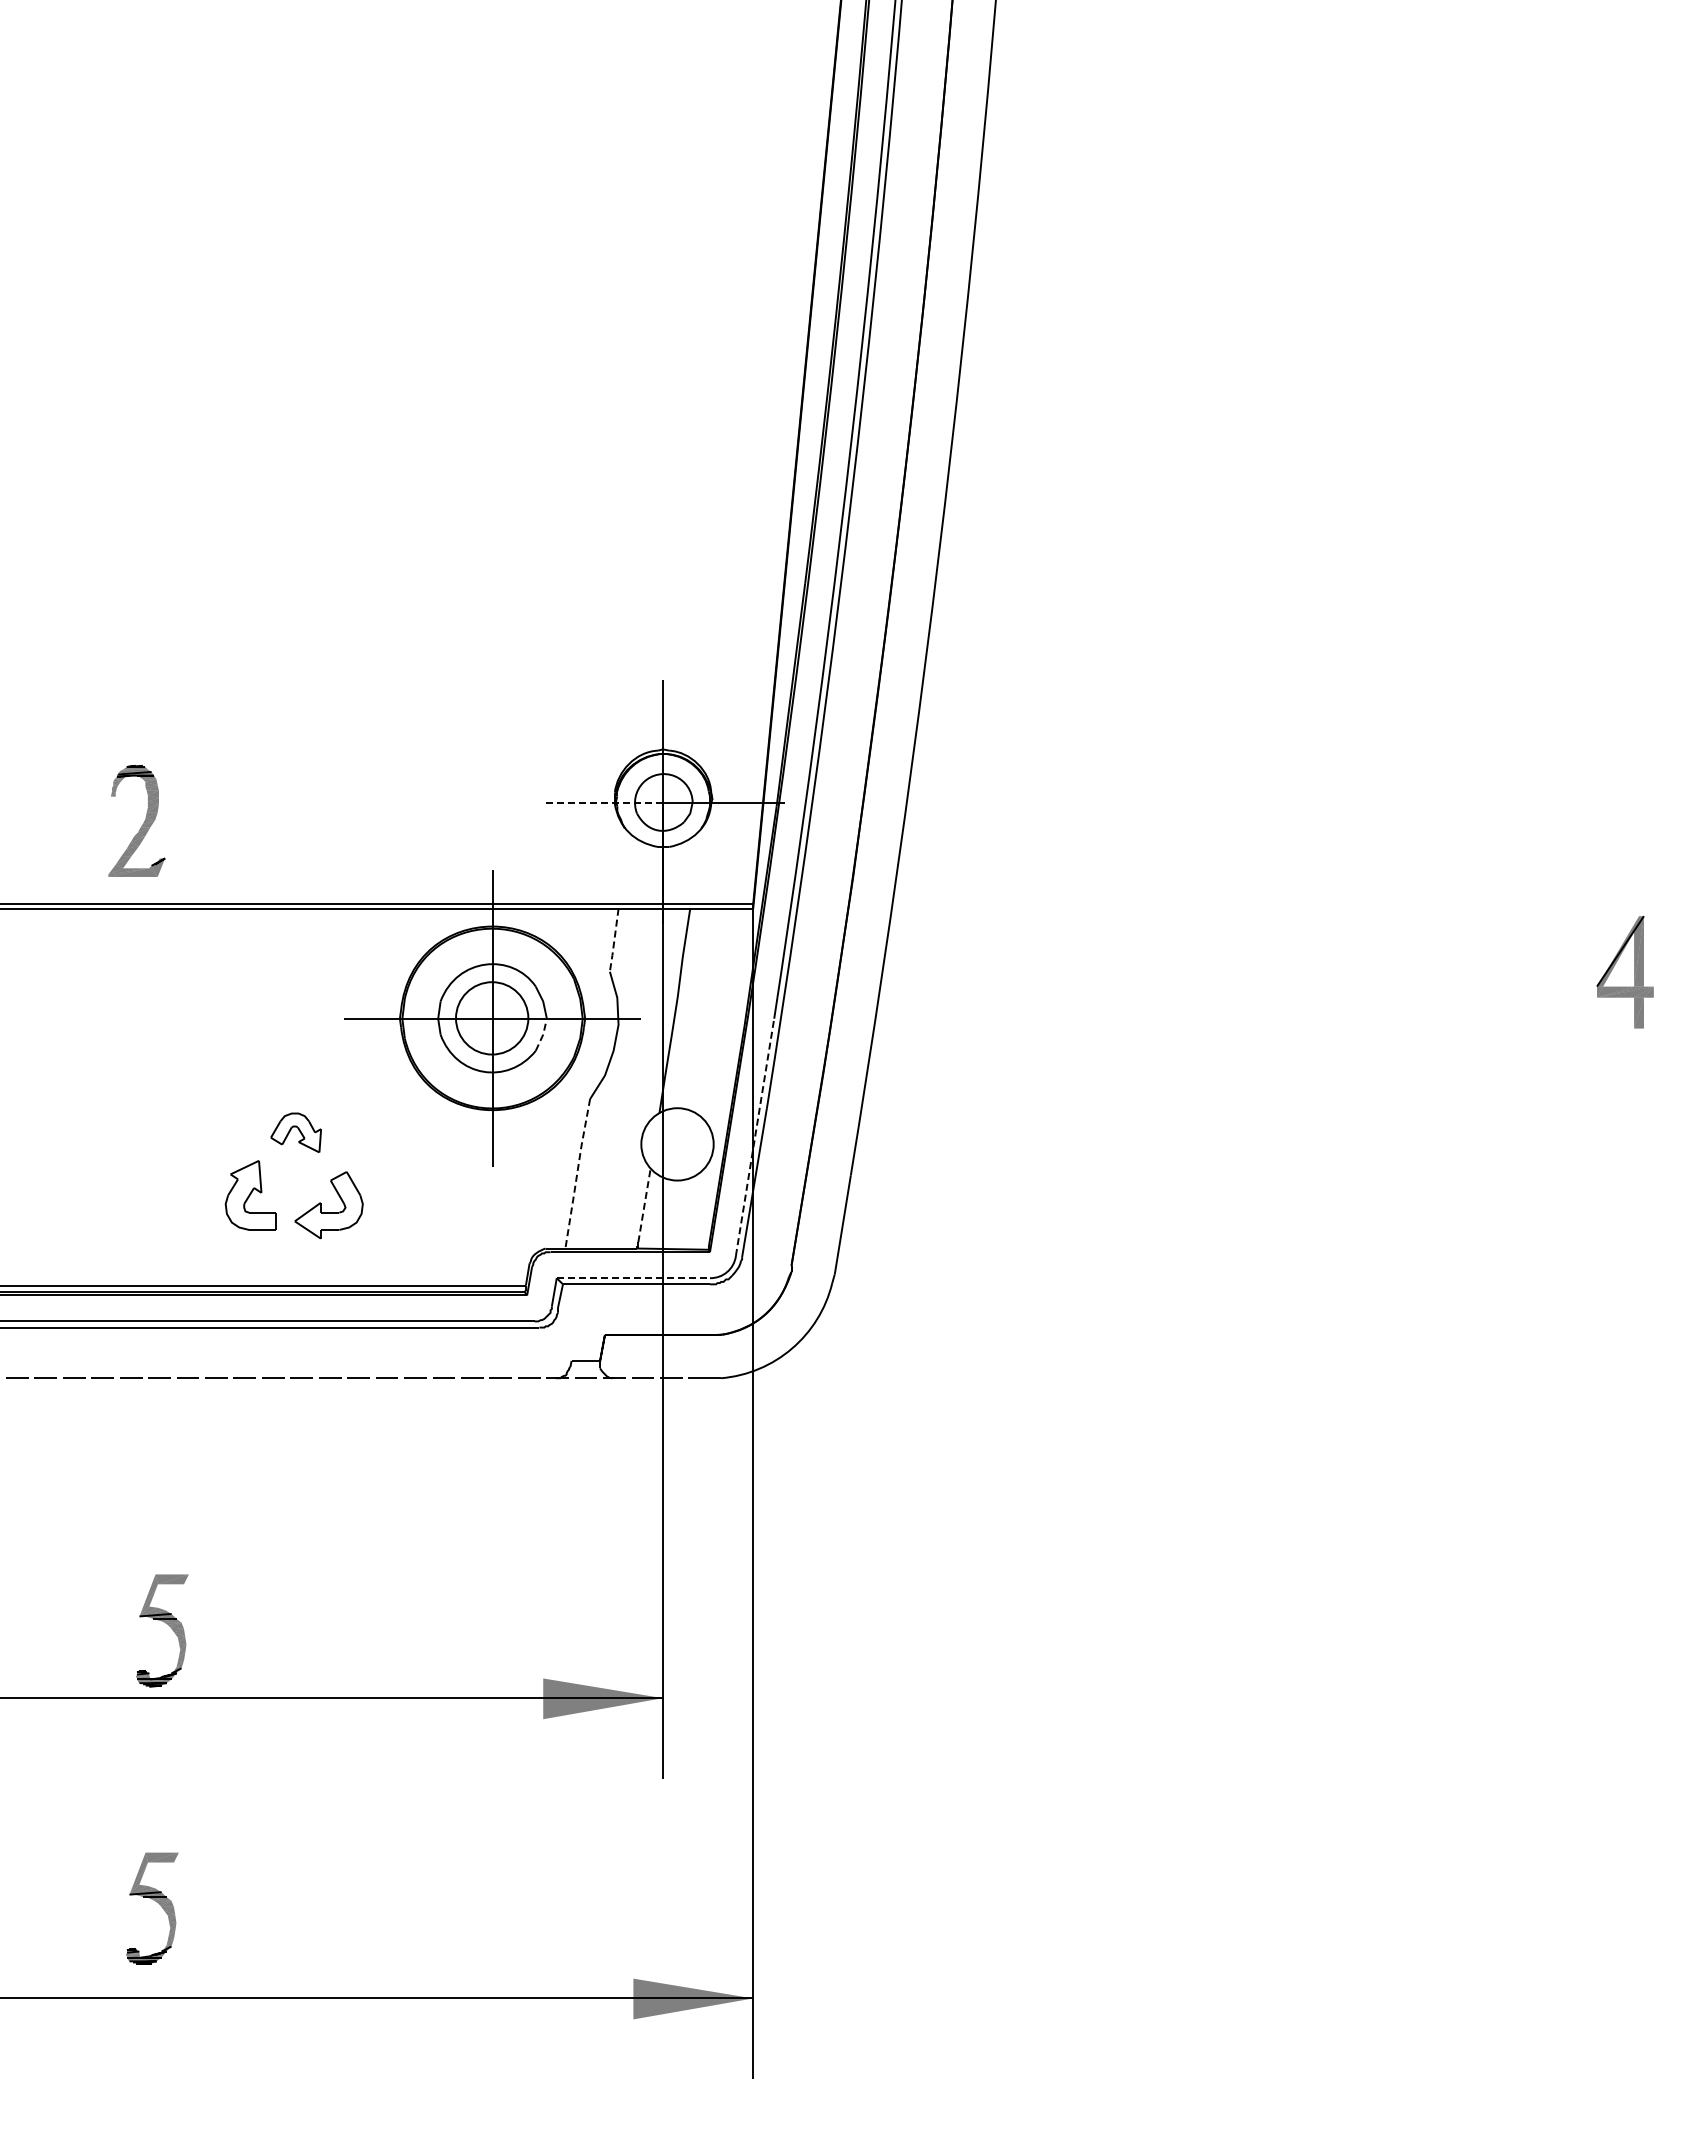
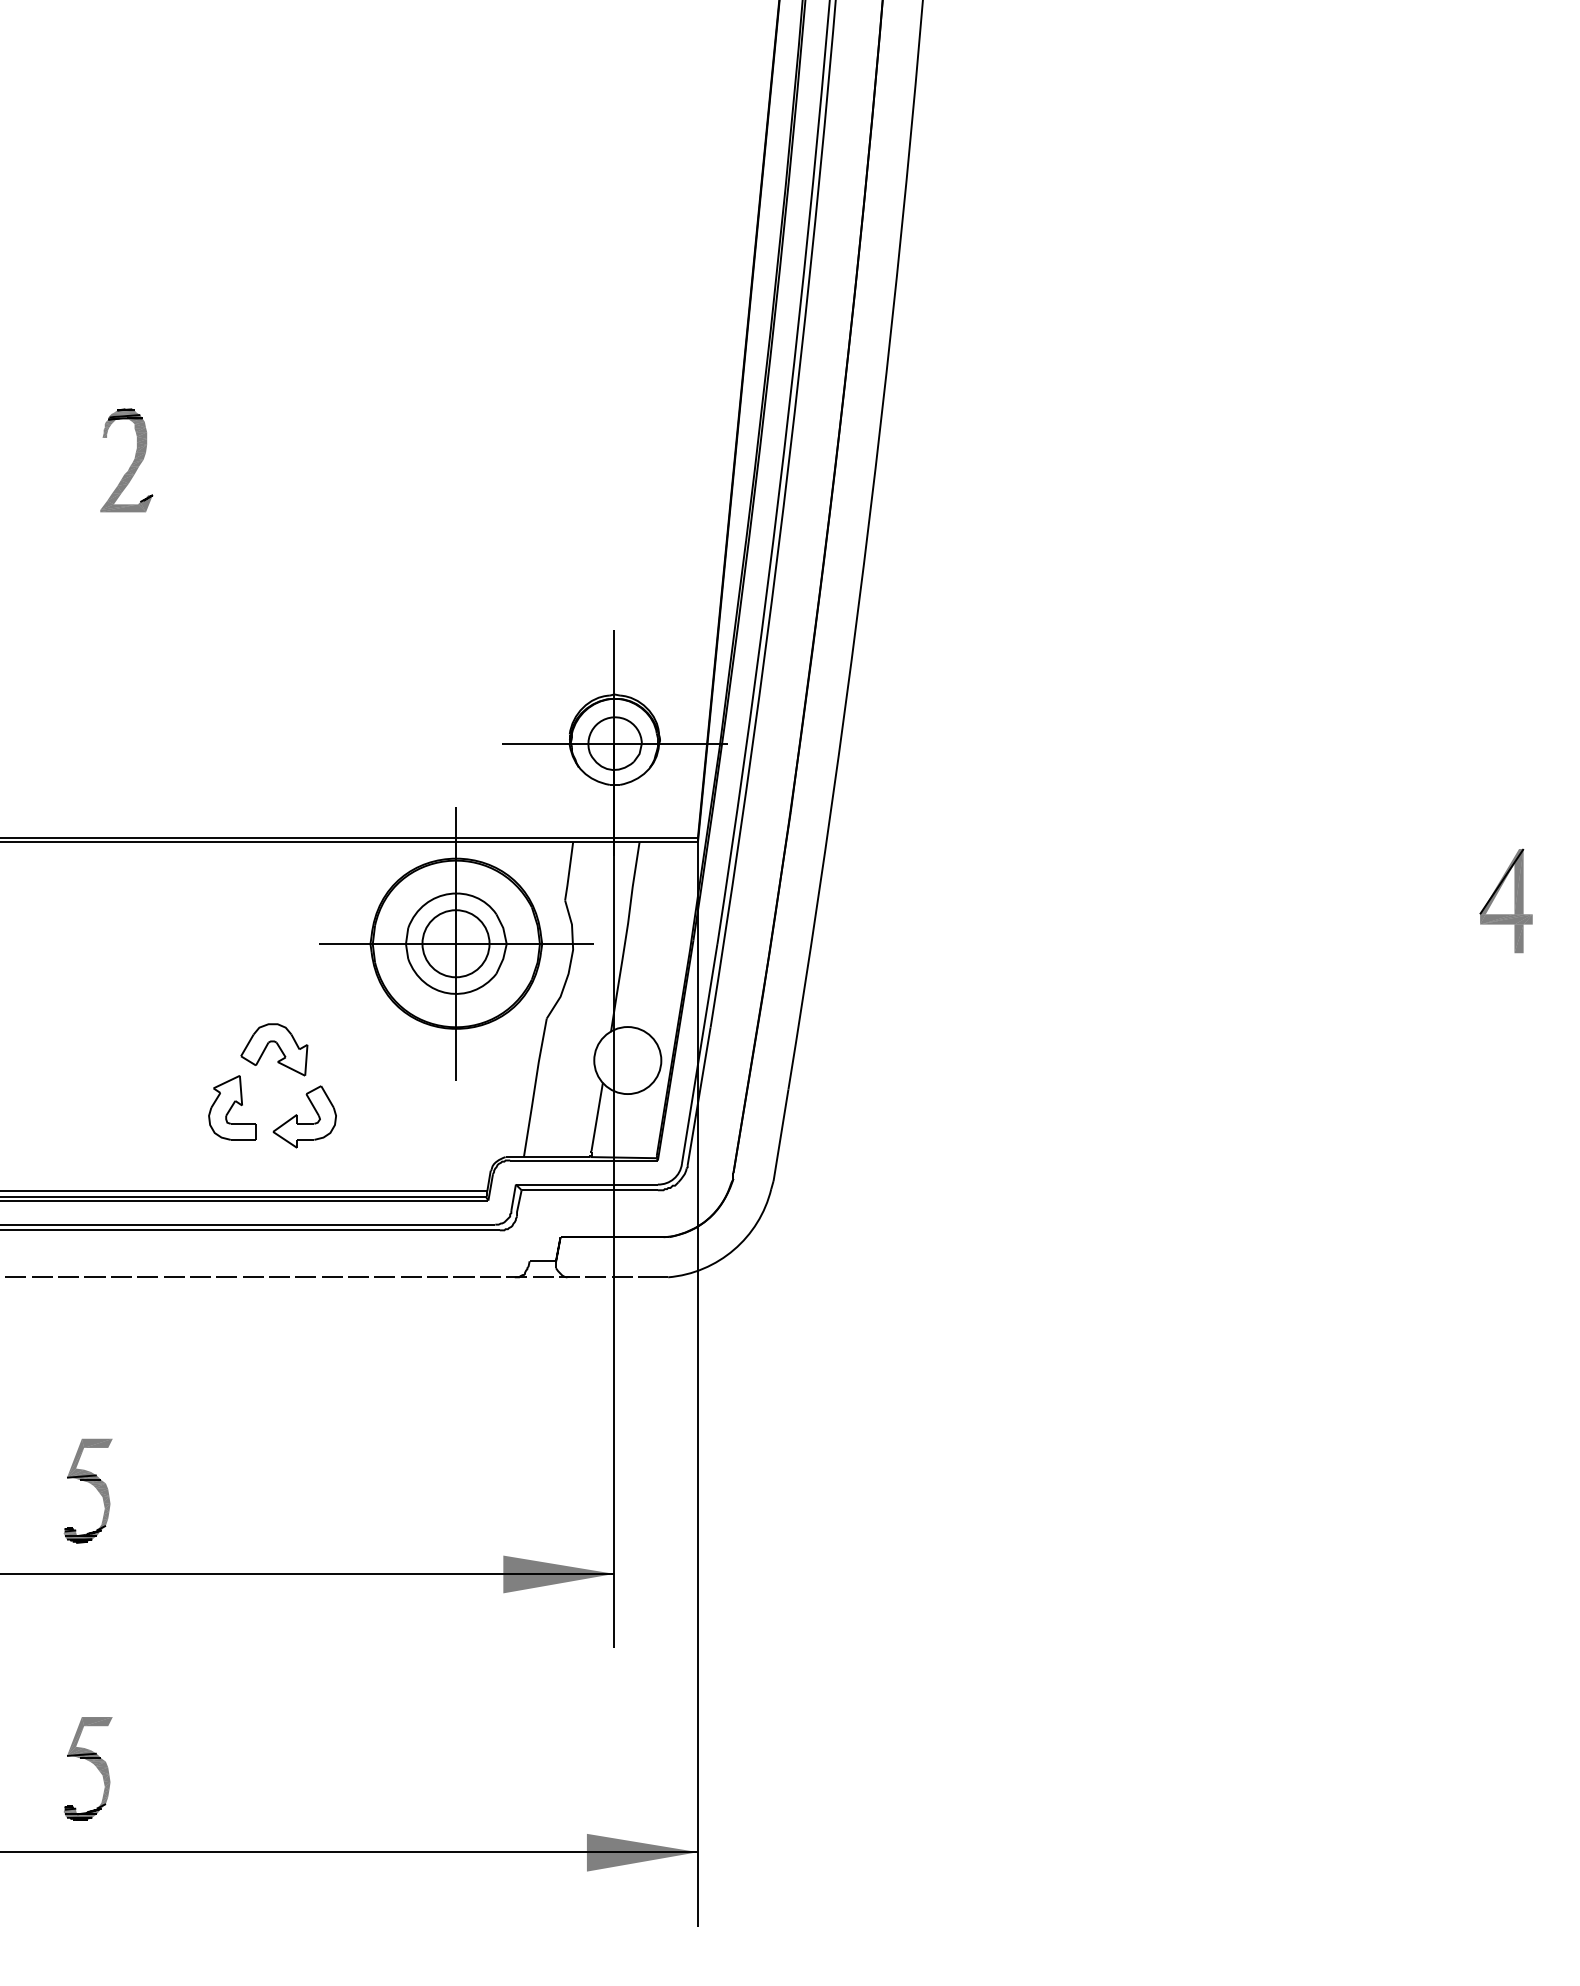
line: (602, 802) -> (558, 743), dashed -> solid
part: (142, 824) -> (131, 463), moved
line: (614, 941) -> (569, 872), dashed -> solid
line: (543, 1034) -> (503, 958), dashed -> solid
part: (295, 1132) -> (273, 1049), size x1.43
line: (755, 1136) -> (700, 1053), dashed -> solid
line: (577, 1174) -> (535, 1088), dashed -> solid
line: (644, 1205) -> (597, 1117), dashed -> solid
line: (633, 1278) -> (587, 1184), dashed -> solid
part: (165, 1623) -> (91, 1484), moved
part: (156, 1902) -> (92, 1763), moved

